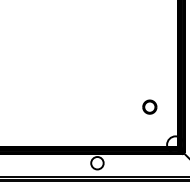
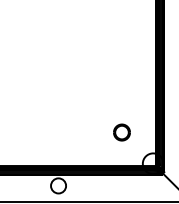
part: (149, 106) -> (121, 131), moved

